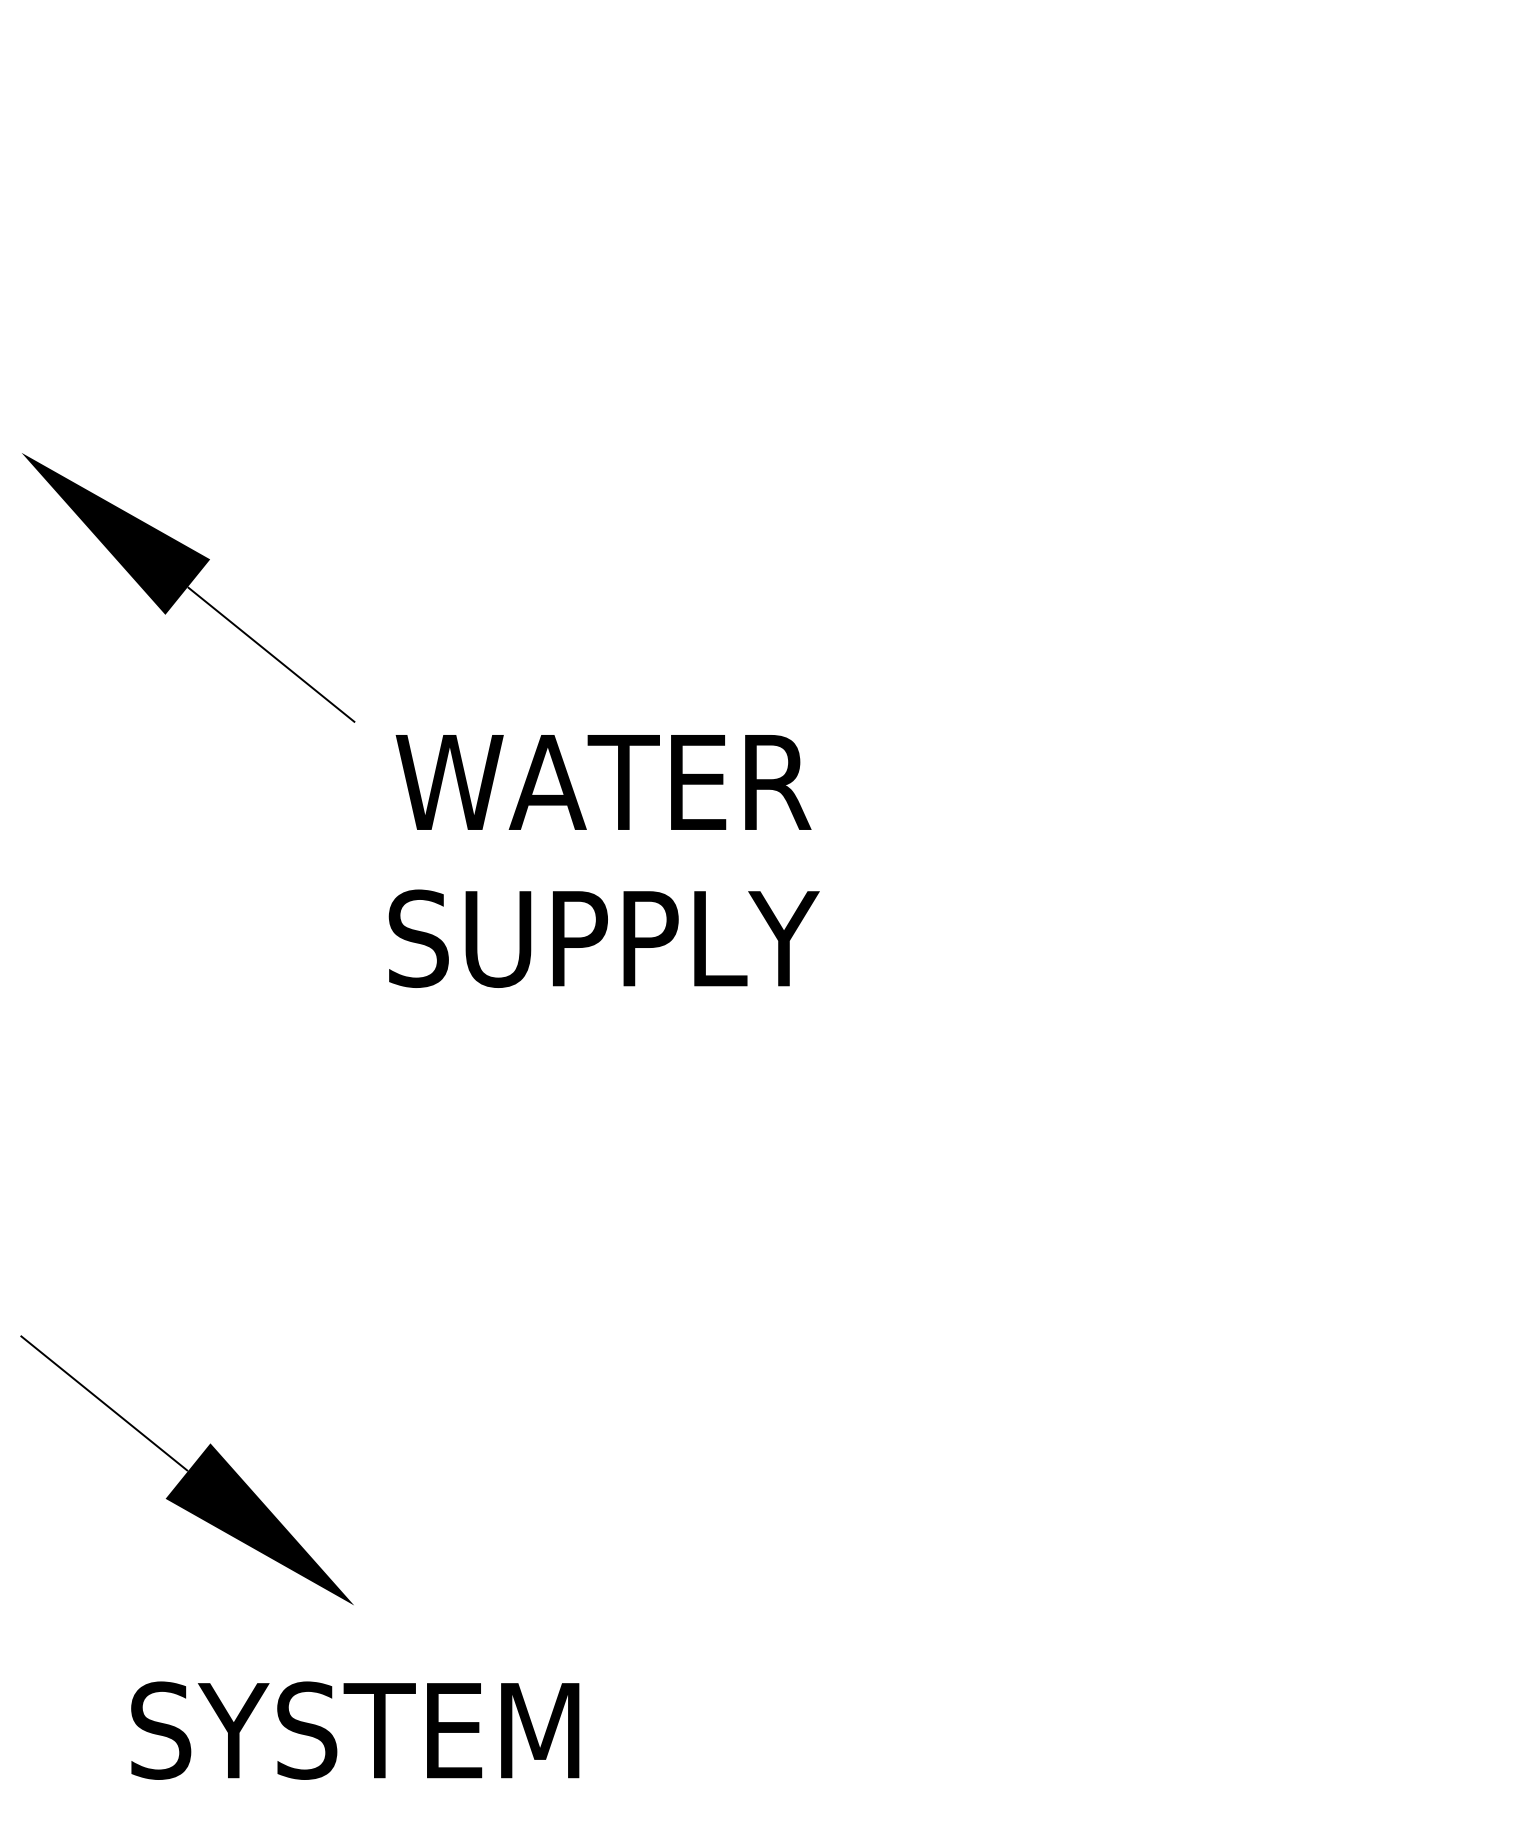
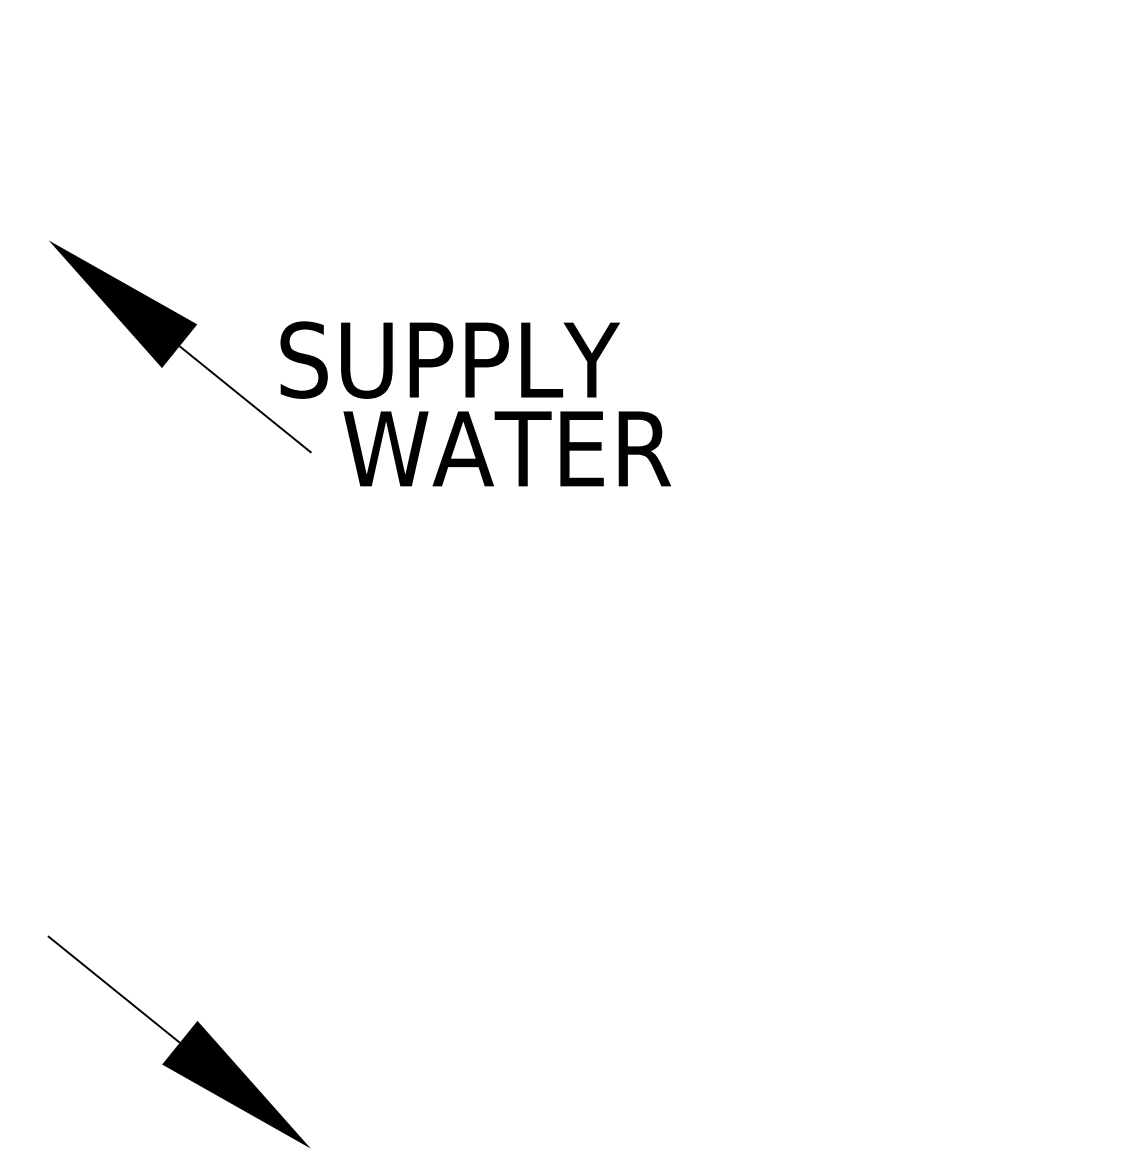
text: (603, 782) -> (507, 448), moved
text: (603, 938) -> (449, 359), moved

